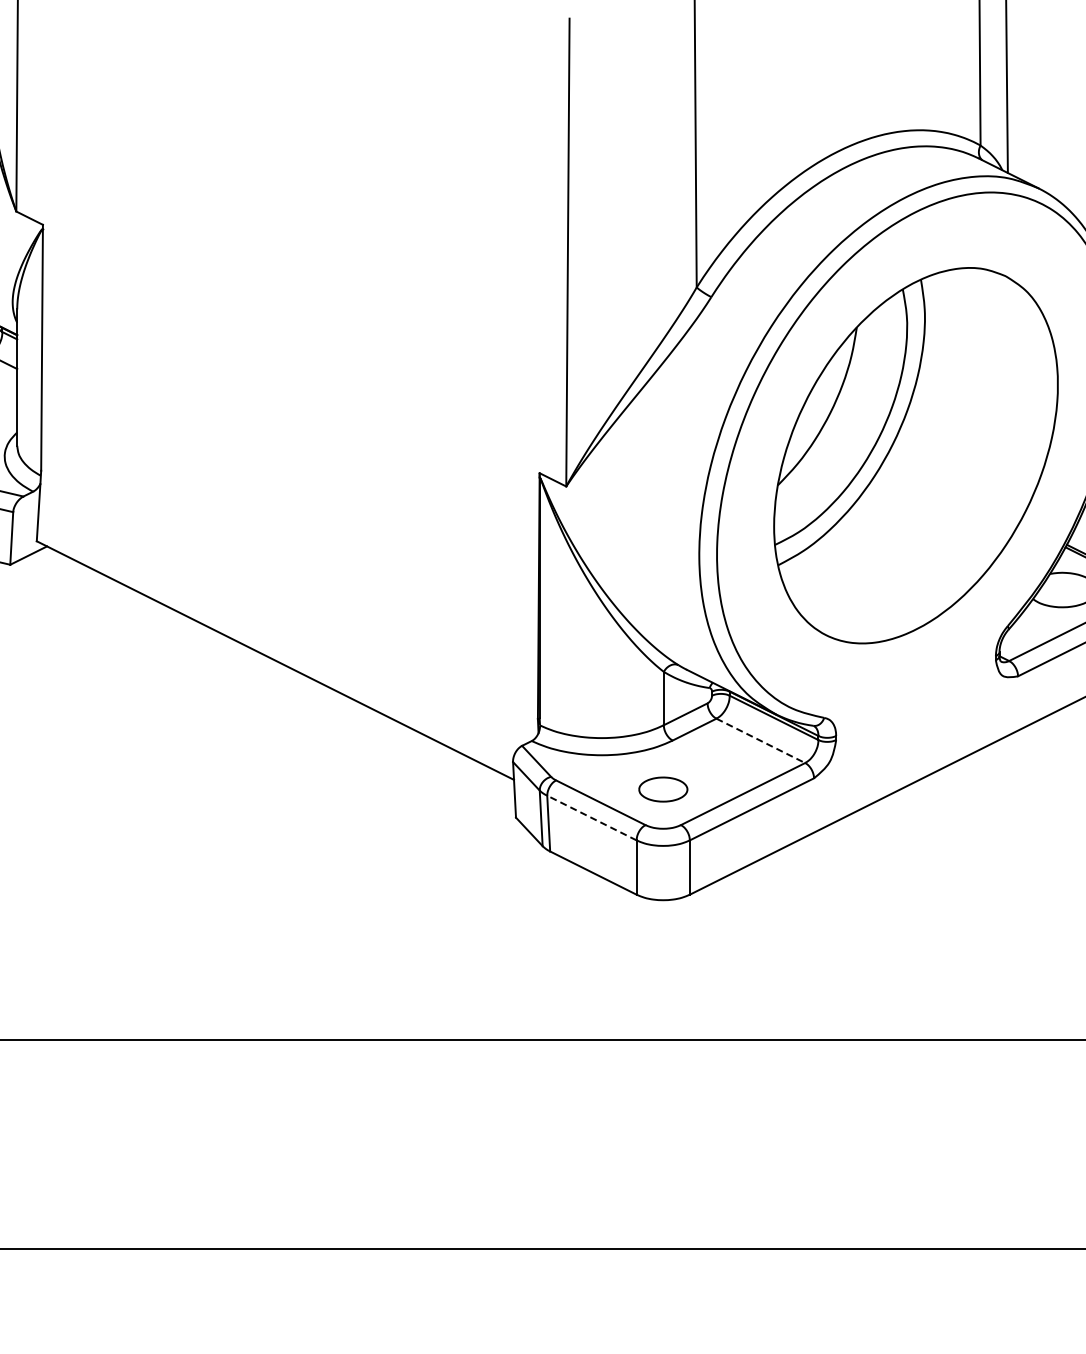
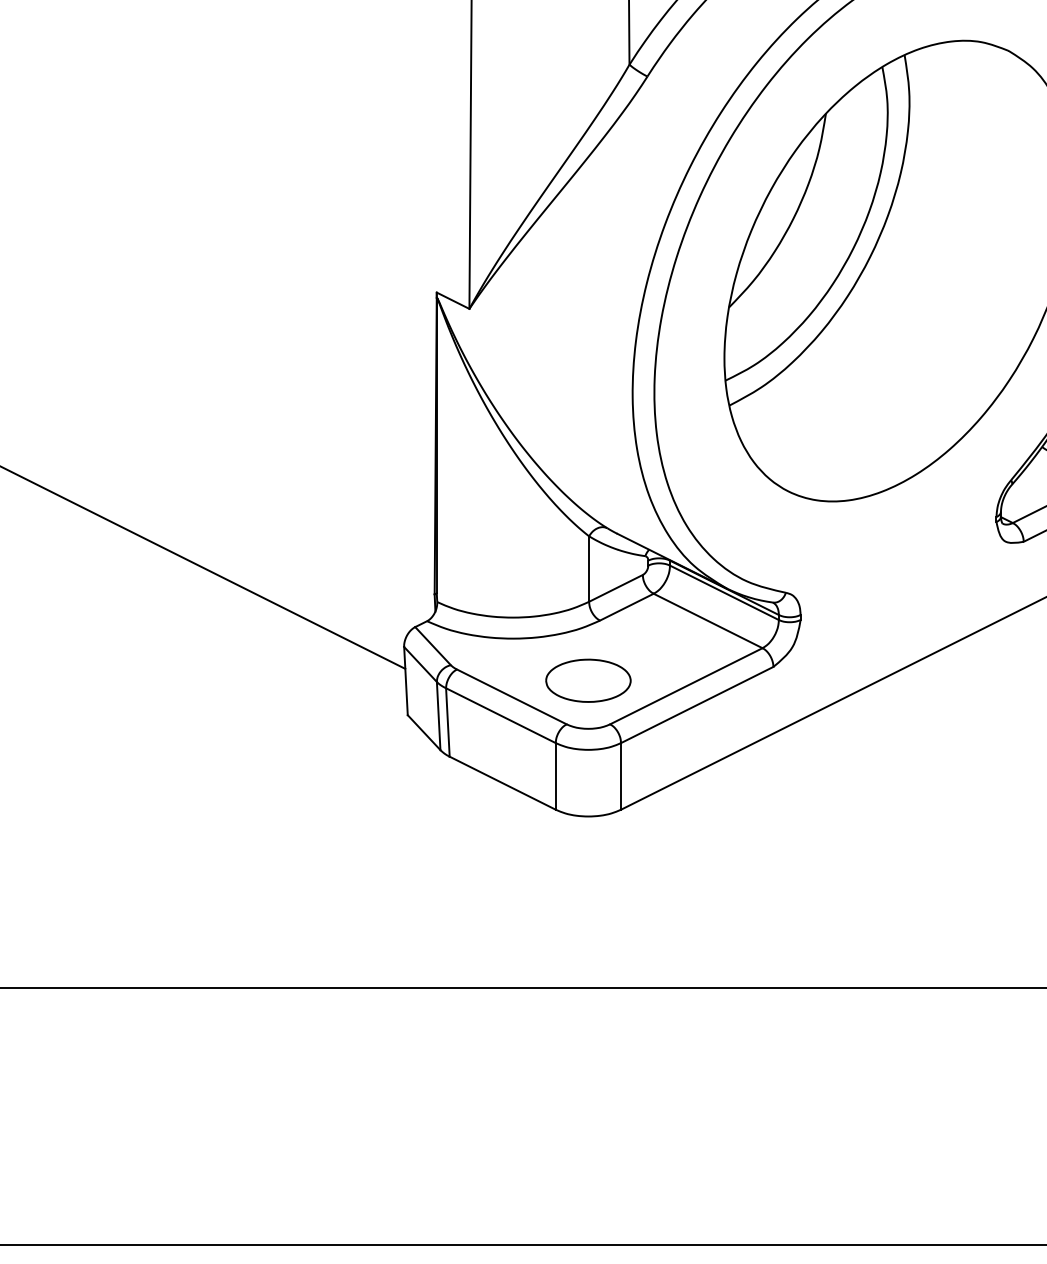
line: (760, 740) -> (707, 620), dashed -> solid
part: (663, 789) -> (588, 680), size x1.43
line: (591, 818) -> (500, 716), dashed -> solid

